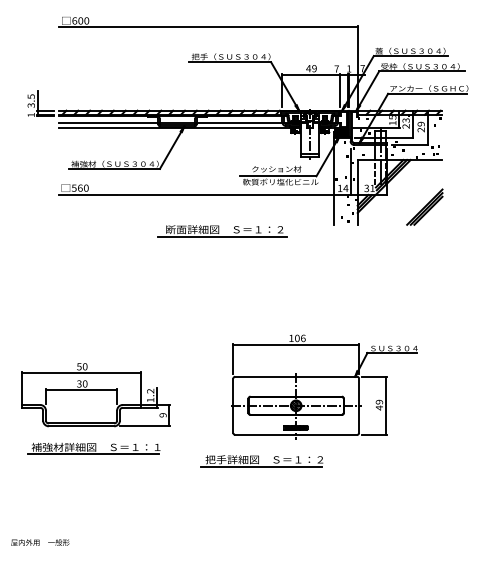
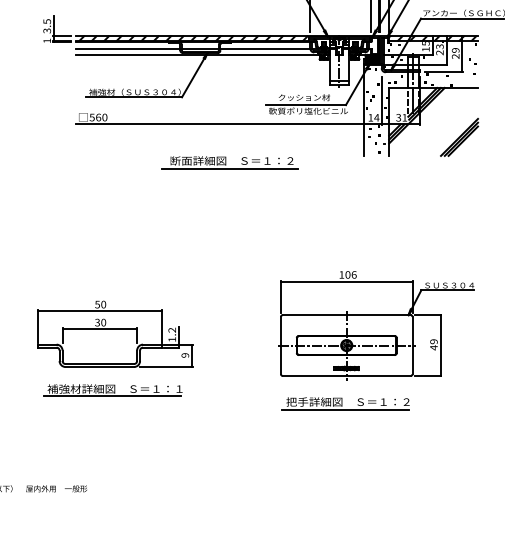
part: (222, 231) -> (229, 162), moved
part: (324, 386) -> (376, 325), moved
part: (261, 461) -> (344, 403), moved

